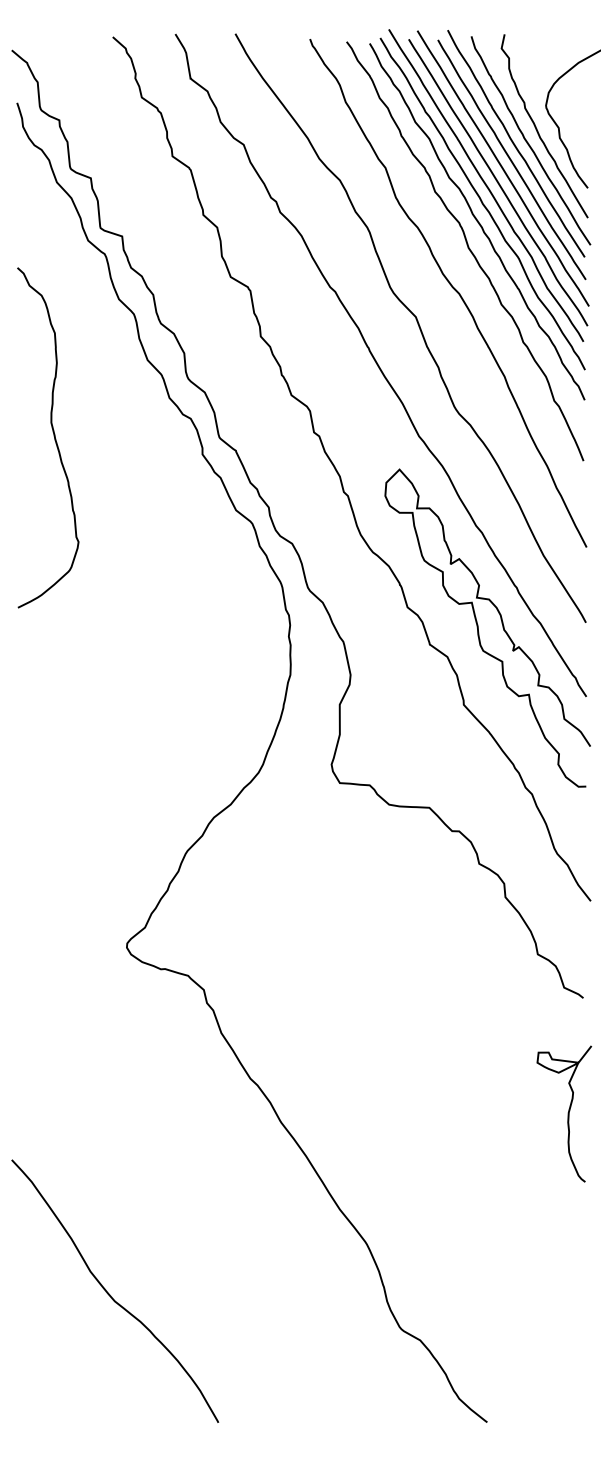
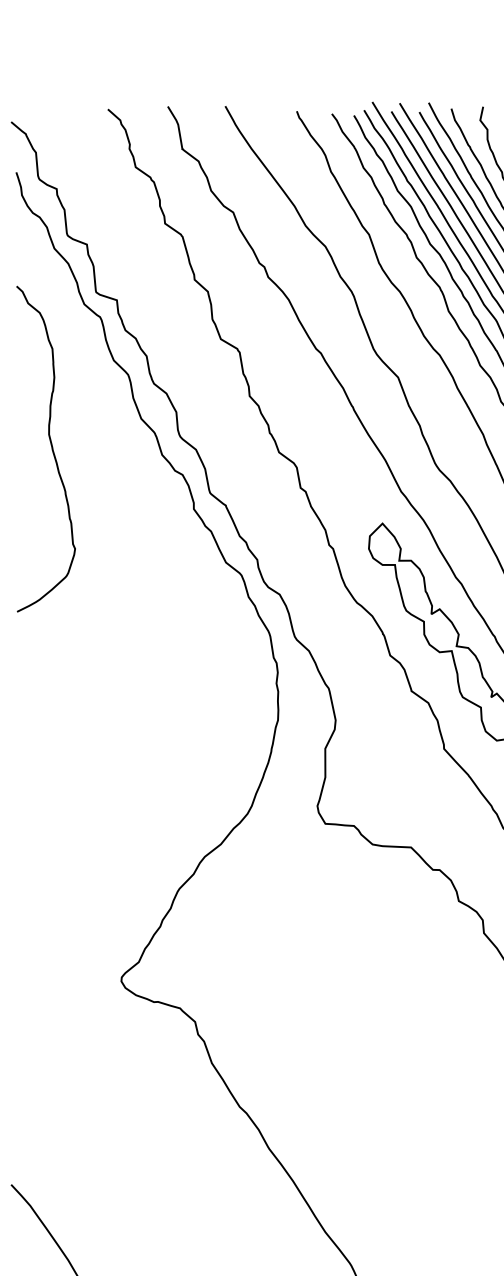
curve: (53, 436) -> (51, 447), moved

